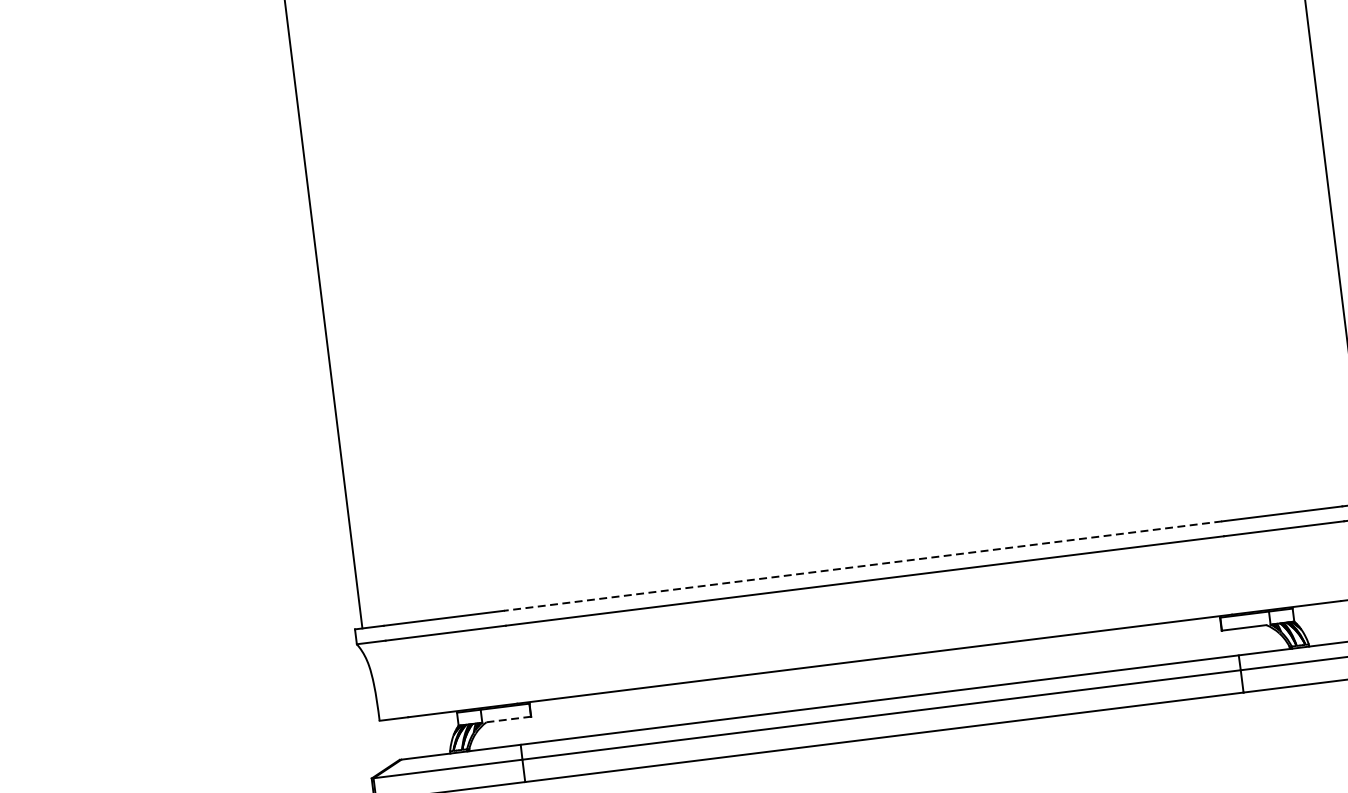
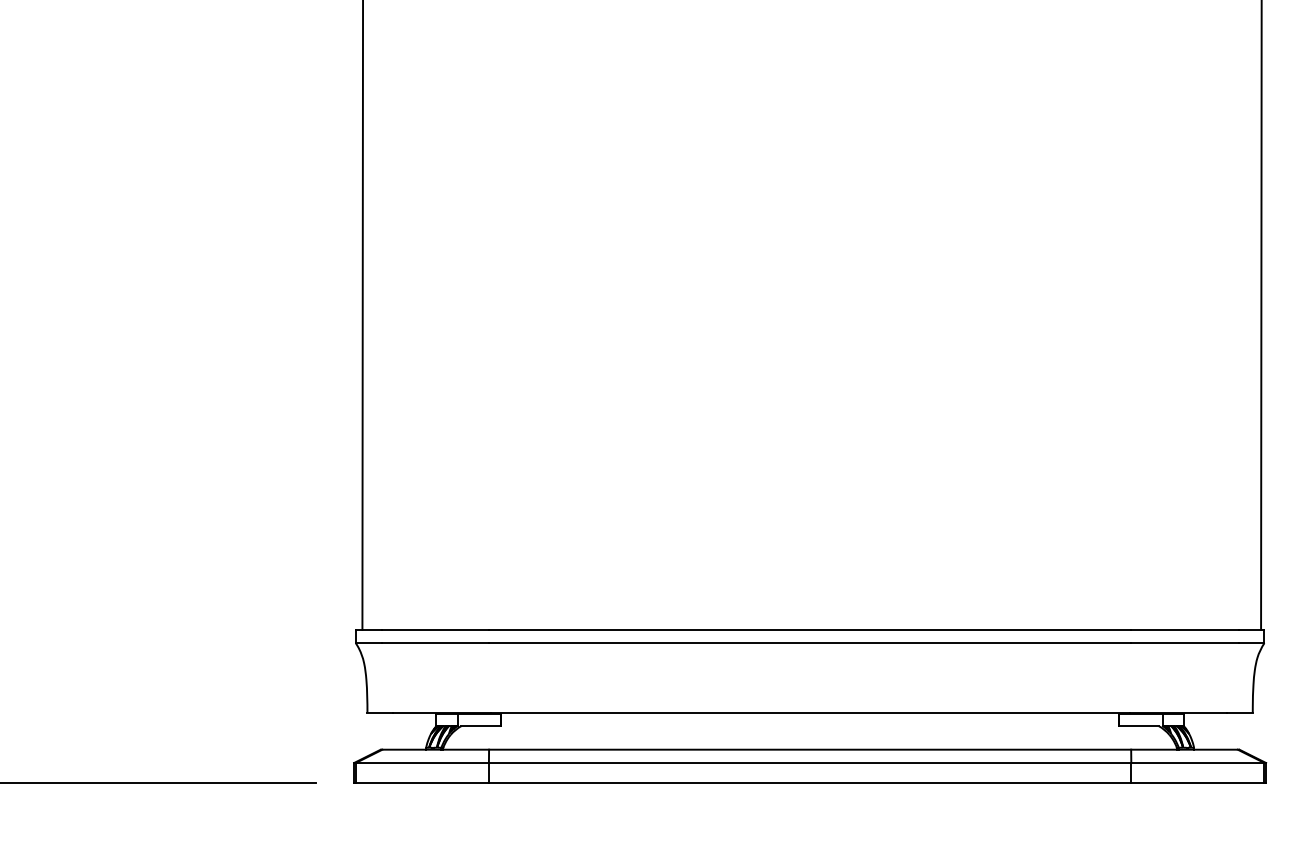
line: (862, 565) -> (809, 629), dashed -> solid
line: (509, 719) -> (481, 726), dashed -> solid

